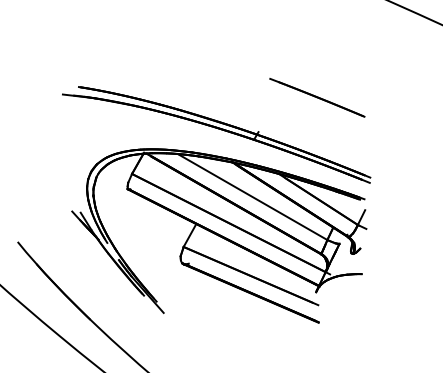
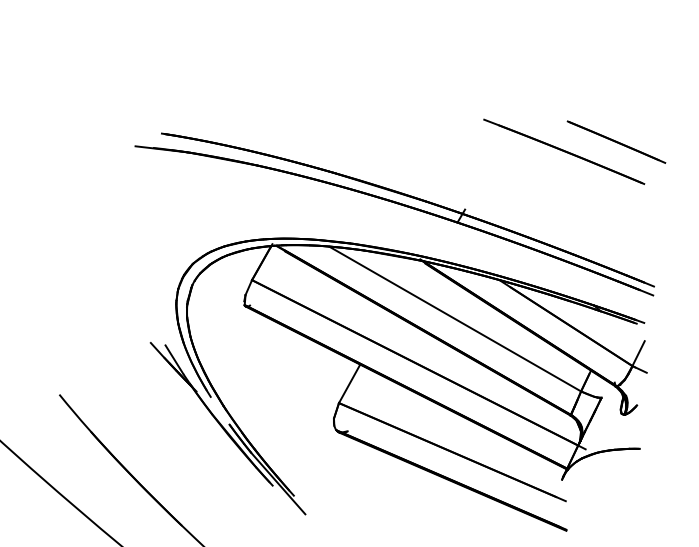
line: (347, 91) -> (614, 141), added

